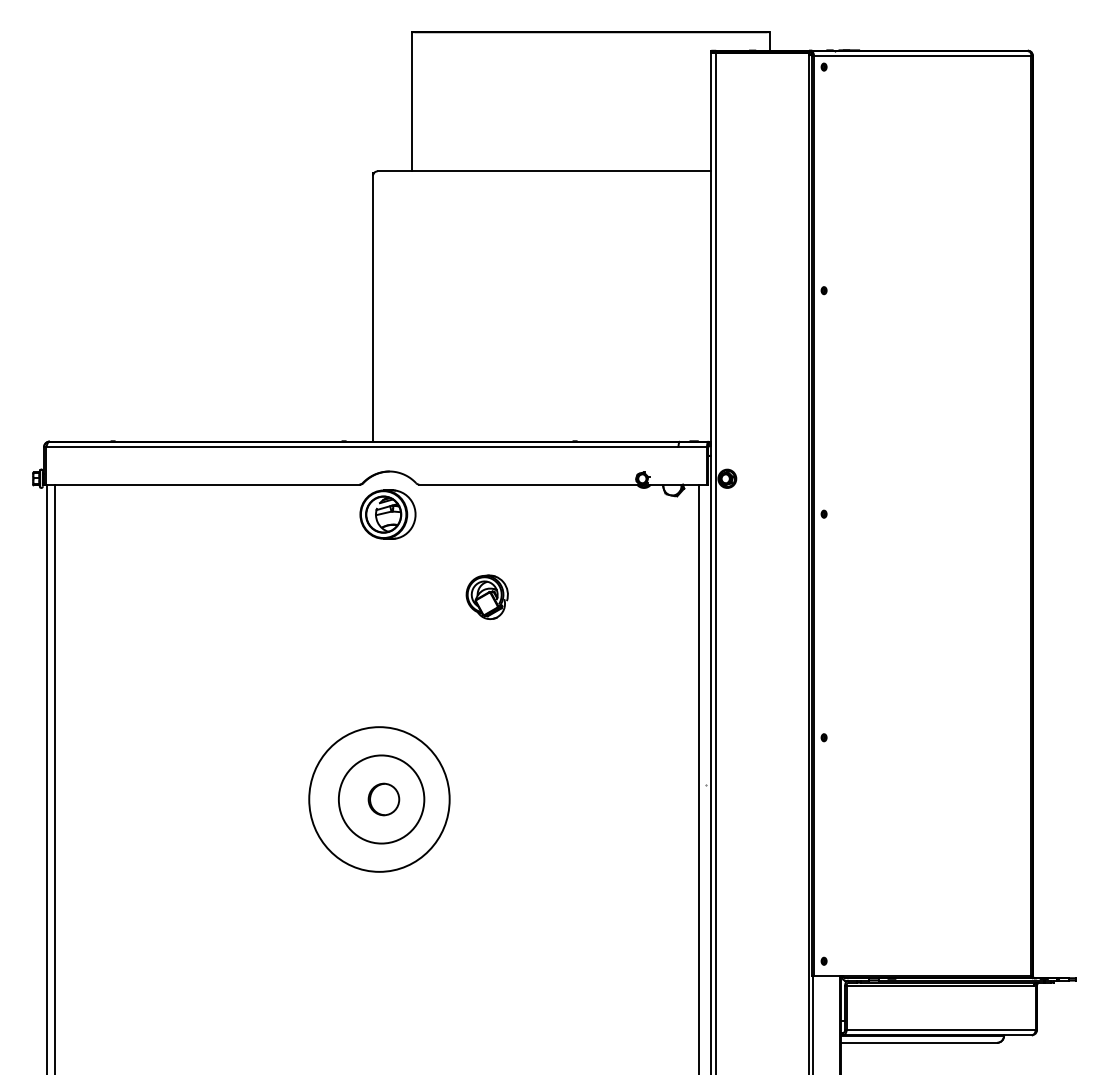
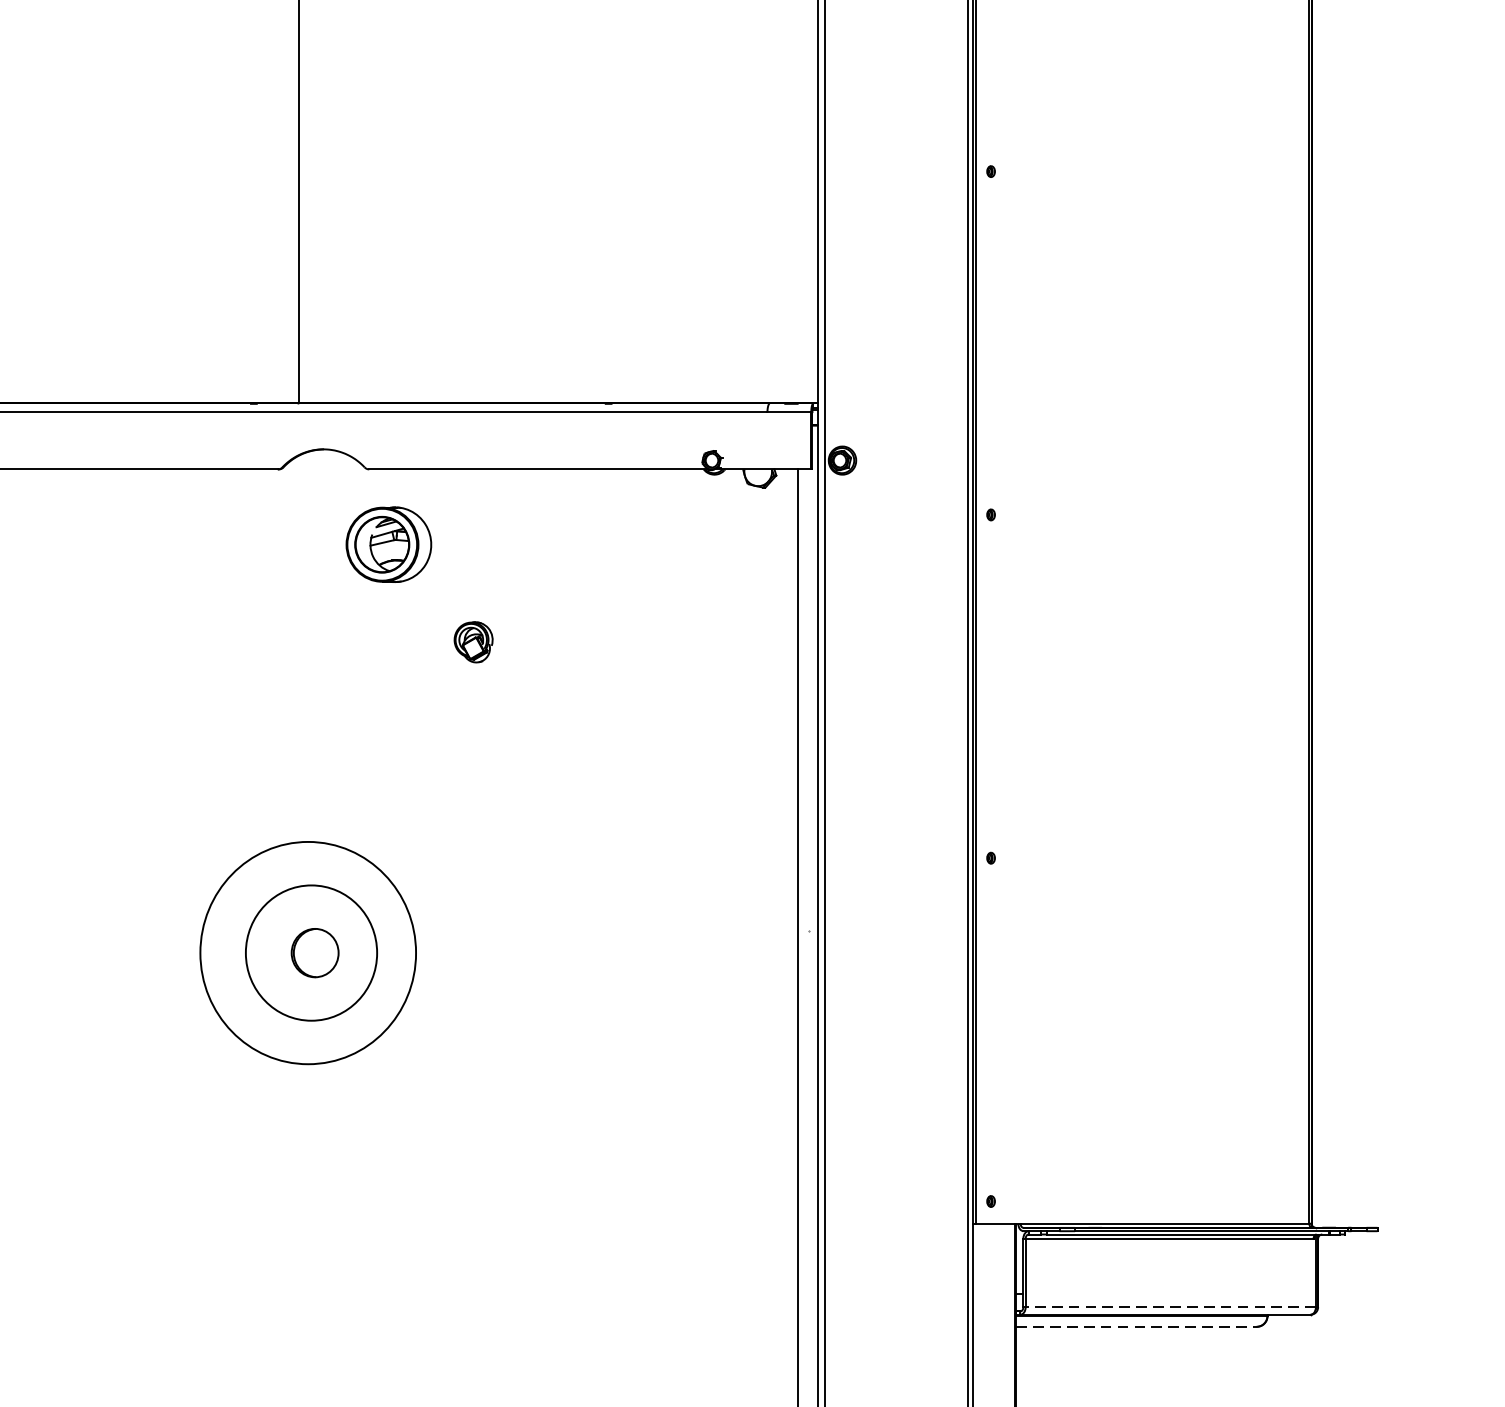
part: (387, 514) -> (388, 544), moved
part: (486, 596) -> (472, 641), size x0.6
line: (941, 1030) -> (1171, 1307), solid -> dashed
line: (919, 1042) -> (1137, 1326), solid -> dashed

